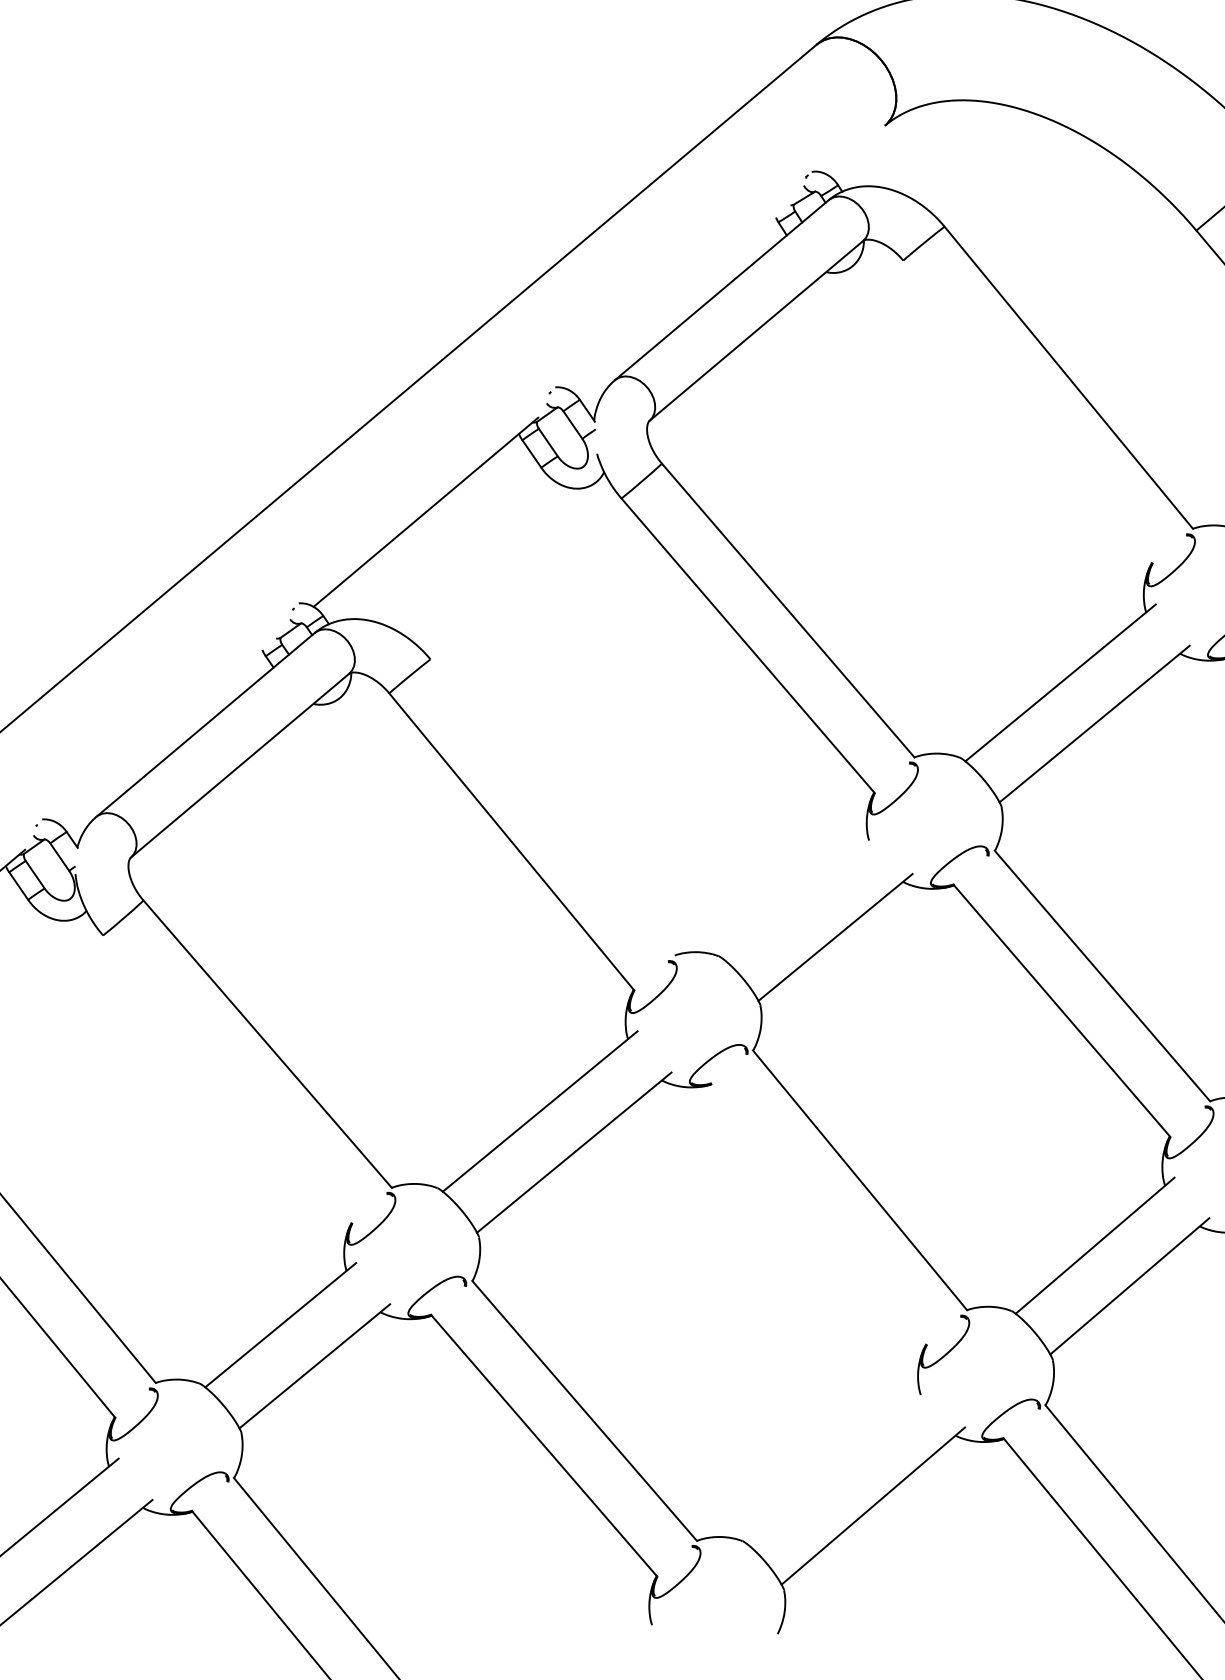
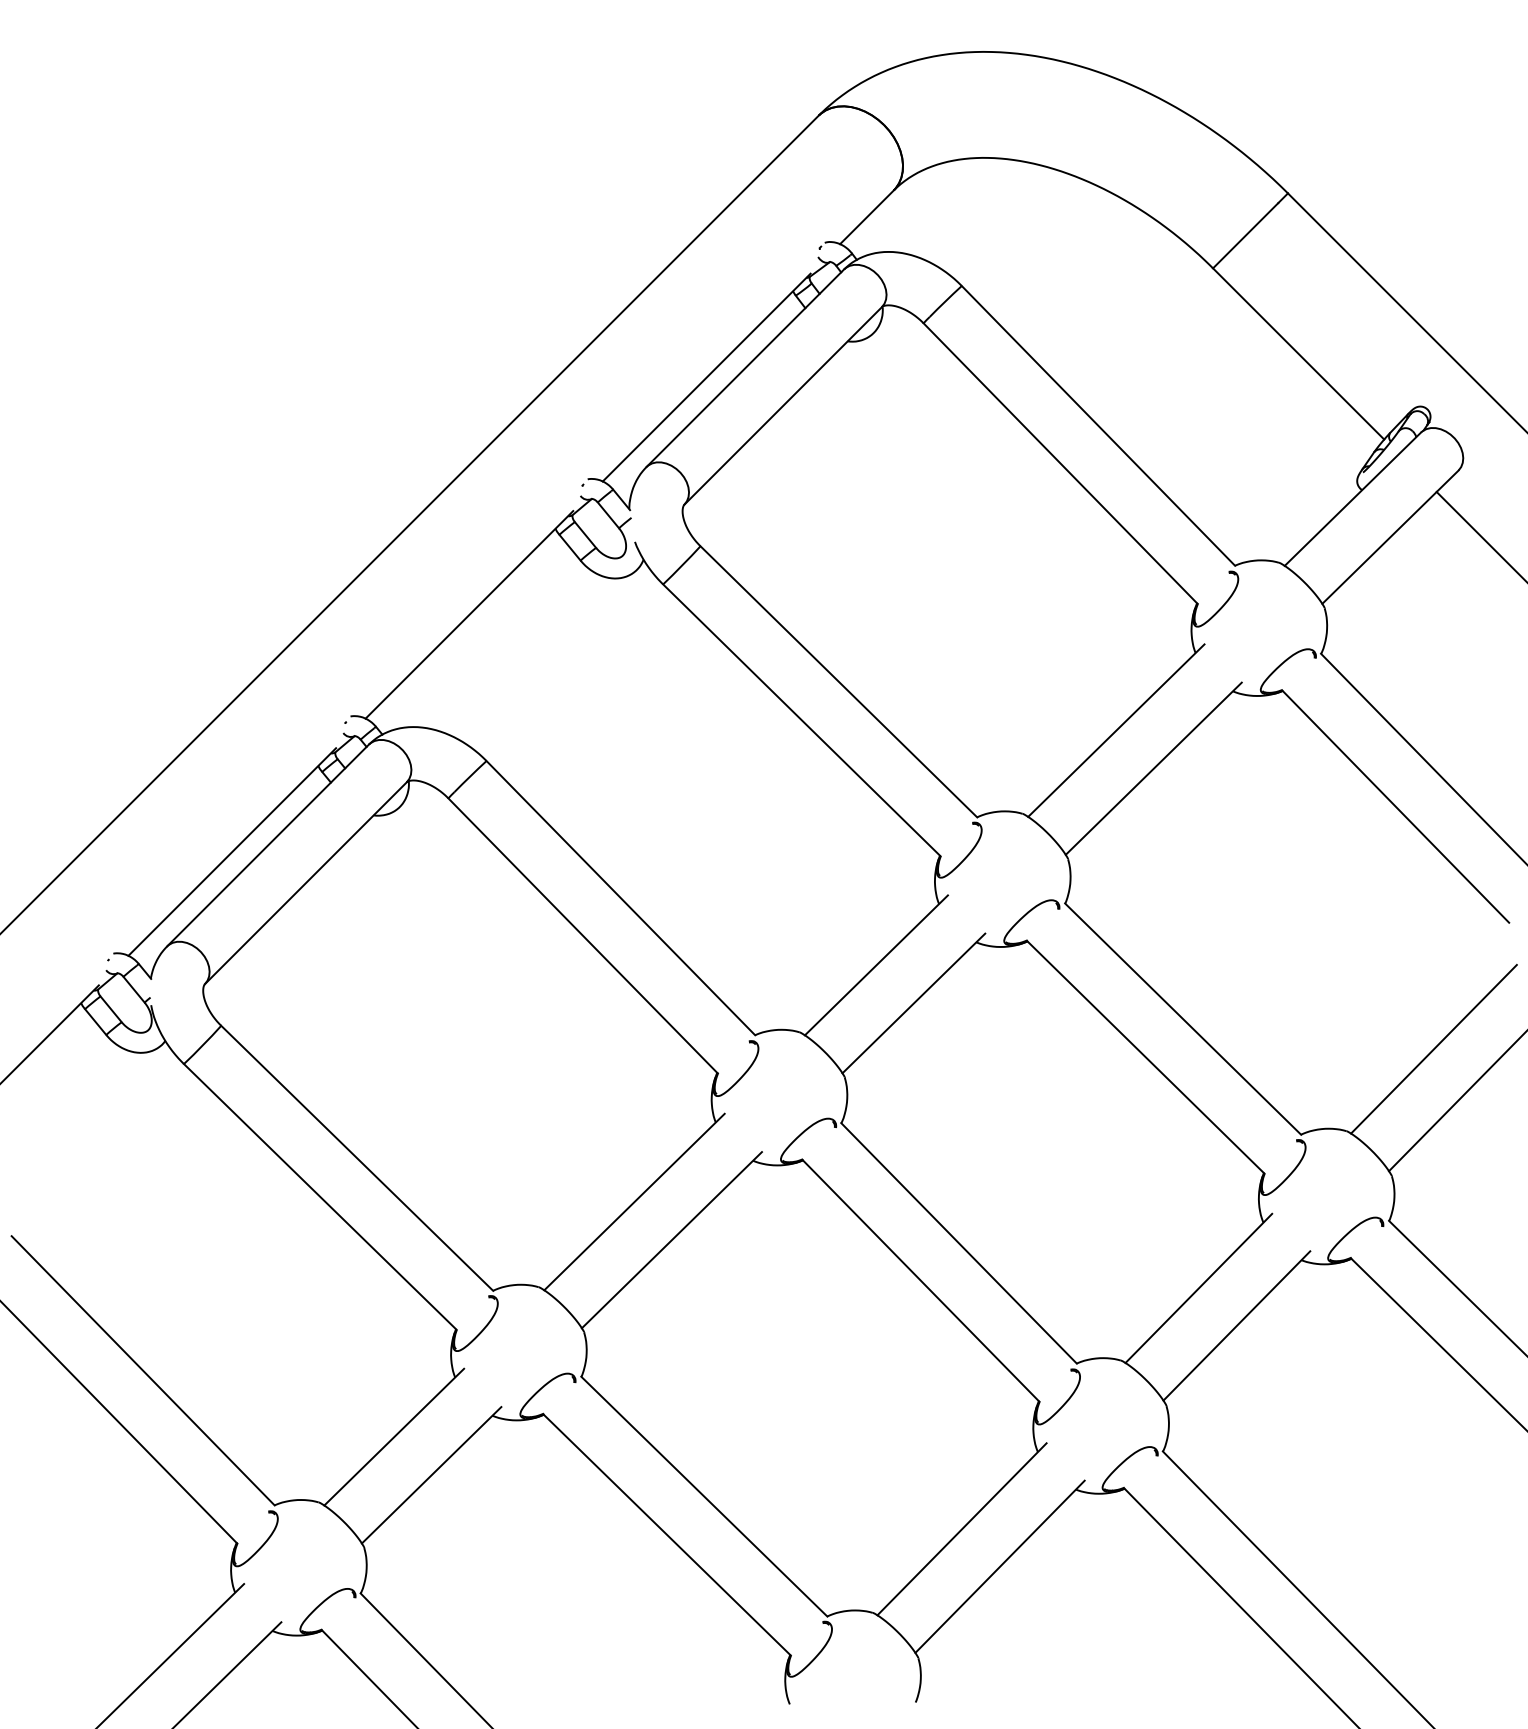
line: (855, 150) -> (866, 217), added
line: (682, 296) -> (706, 377), added
line: (1027, 412) -> (1060, 463), added
line: (169, 727) -> (232, 851), added
line: (552, 807) -> (620, 898), added
line: (800, 896) -> (875, 965), added
line: (226, 1079) -> (319, 1196), added
line: (818, 1214) -> (920, 1280), added
line: (838, 1465) -> (961, 1529), added

